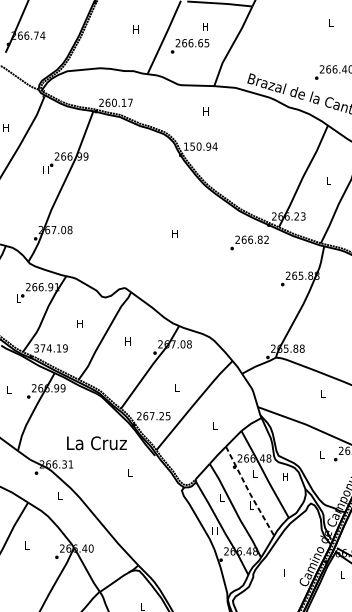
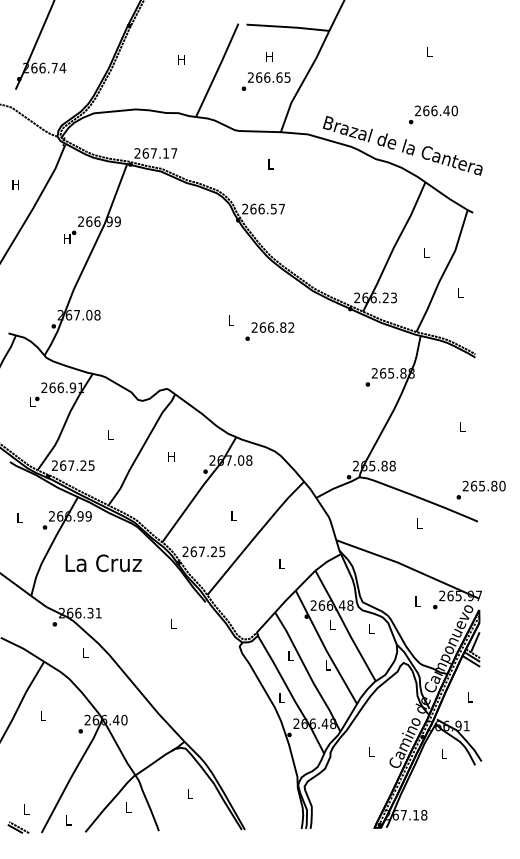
text: (189, 46) -> (265, 81), moved
text: (114, 102) -> (153, 153), 260.17 -> 267.17
text: (206, 111) -> (270, 164), H -> L
text: (200, 146) -> (263, 208), 150.94 -> 266.57
text: (174, 234) -> (230, 320), H -> L
text: (249, 242) -> (269, 331), moved
text: (80, 323) -> (110, 434), H -> L
text: (51, 348) -> (73, 465), 374.19 -> 267.25
text: (96, 443) -> (103, 563), moved
text: (285, 476) -> (371, 628), H -> L
line: (249, 492) -> (325, 649), dashed -> solid
text: (214, 530) -> (281, 697), H -> L

